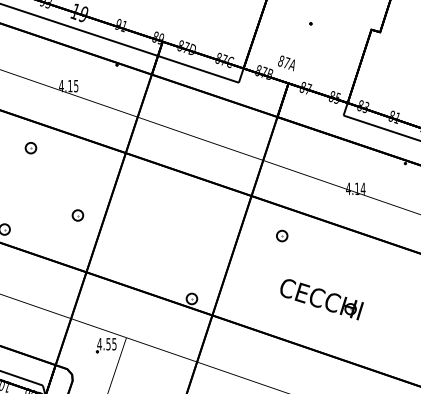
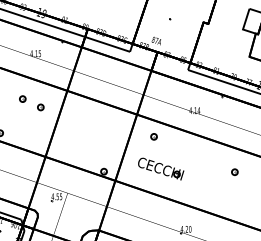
part: (30, 147) -> (22, 98), moved
part: (77, 215) -> (40, 107), moved
part: (322, 298) -> (161, 168), moved

